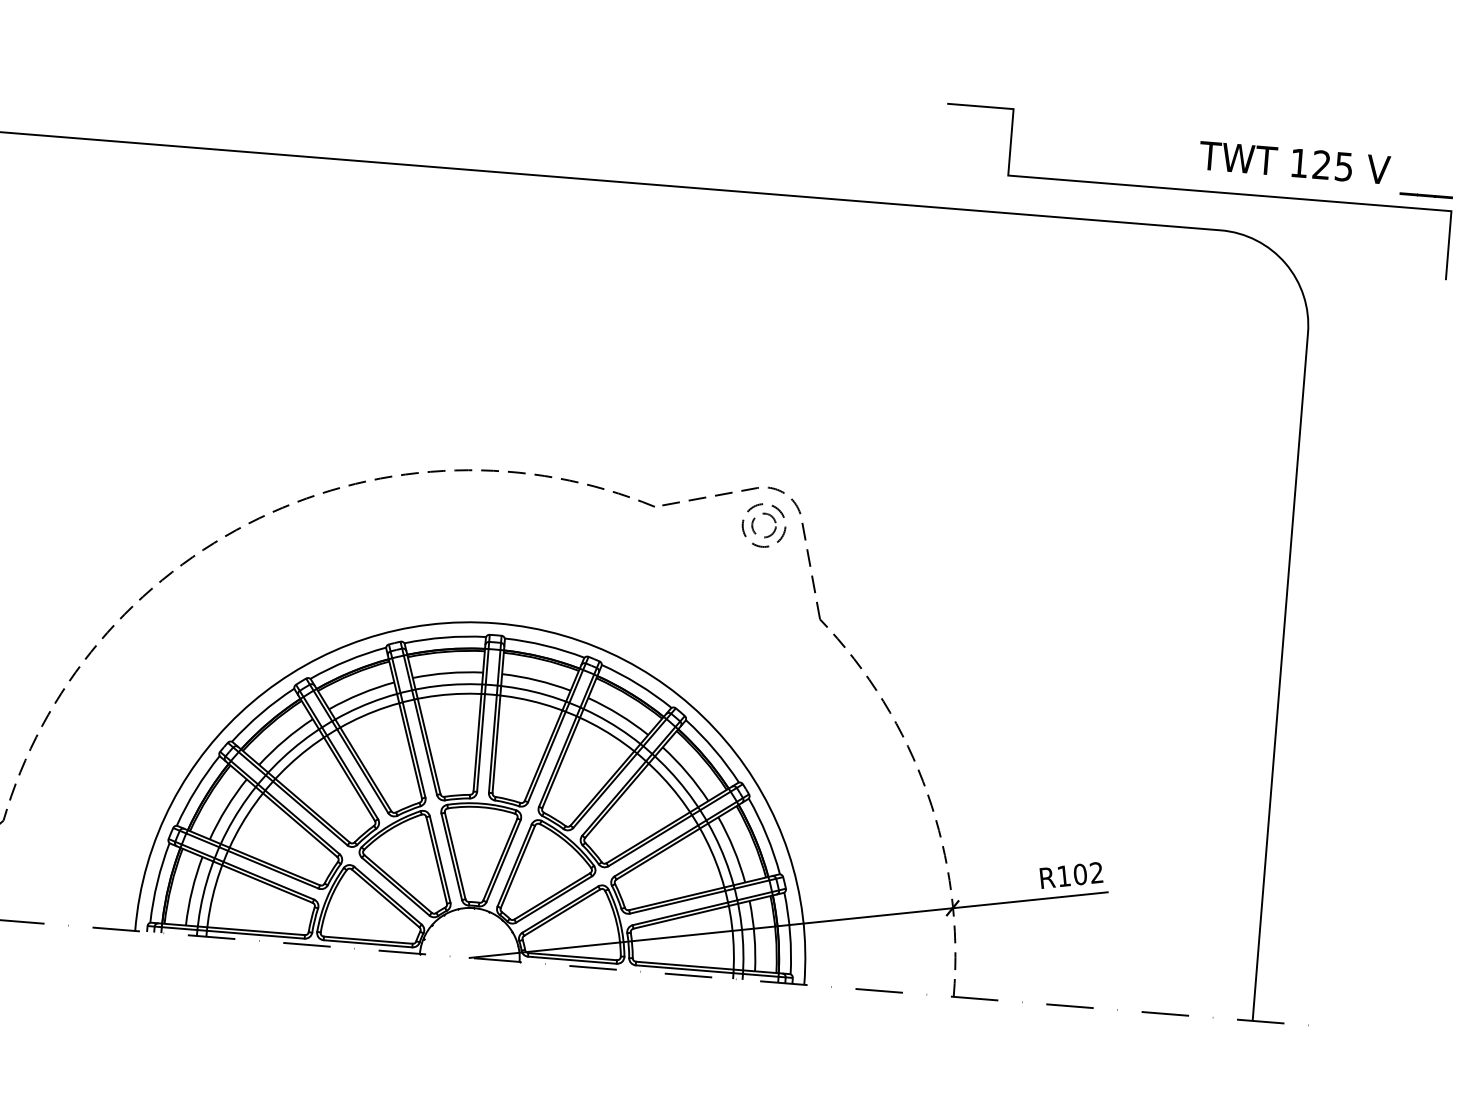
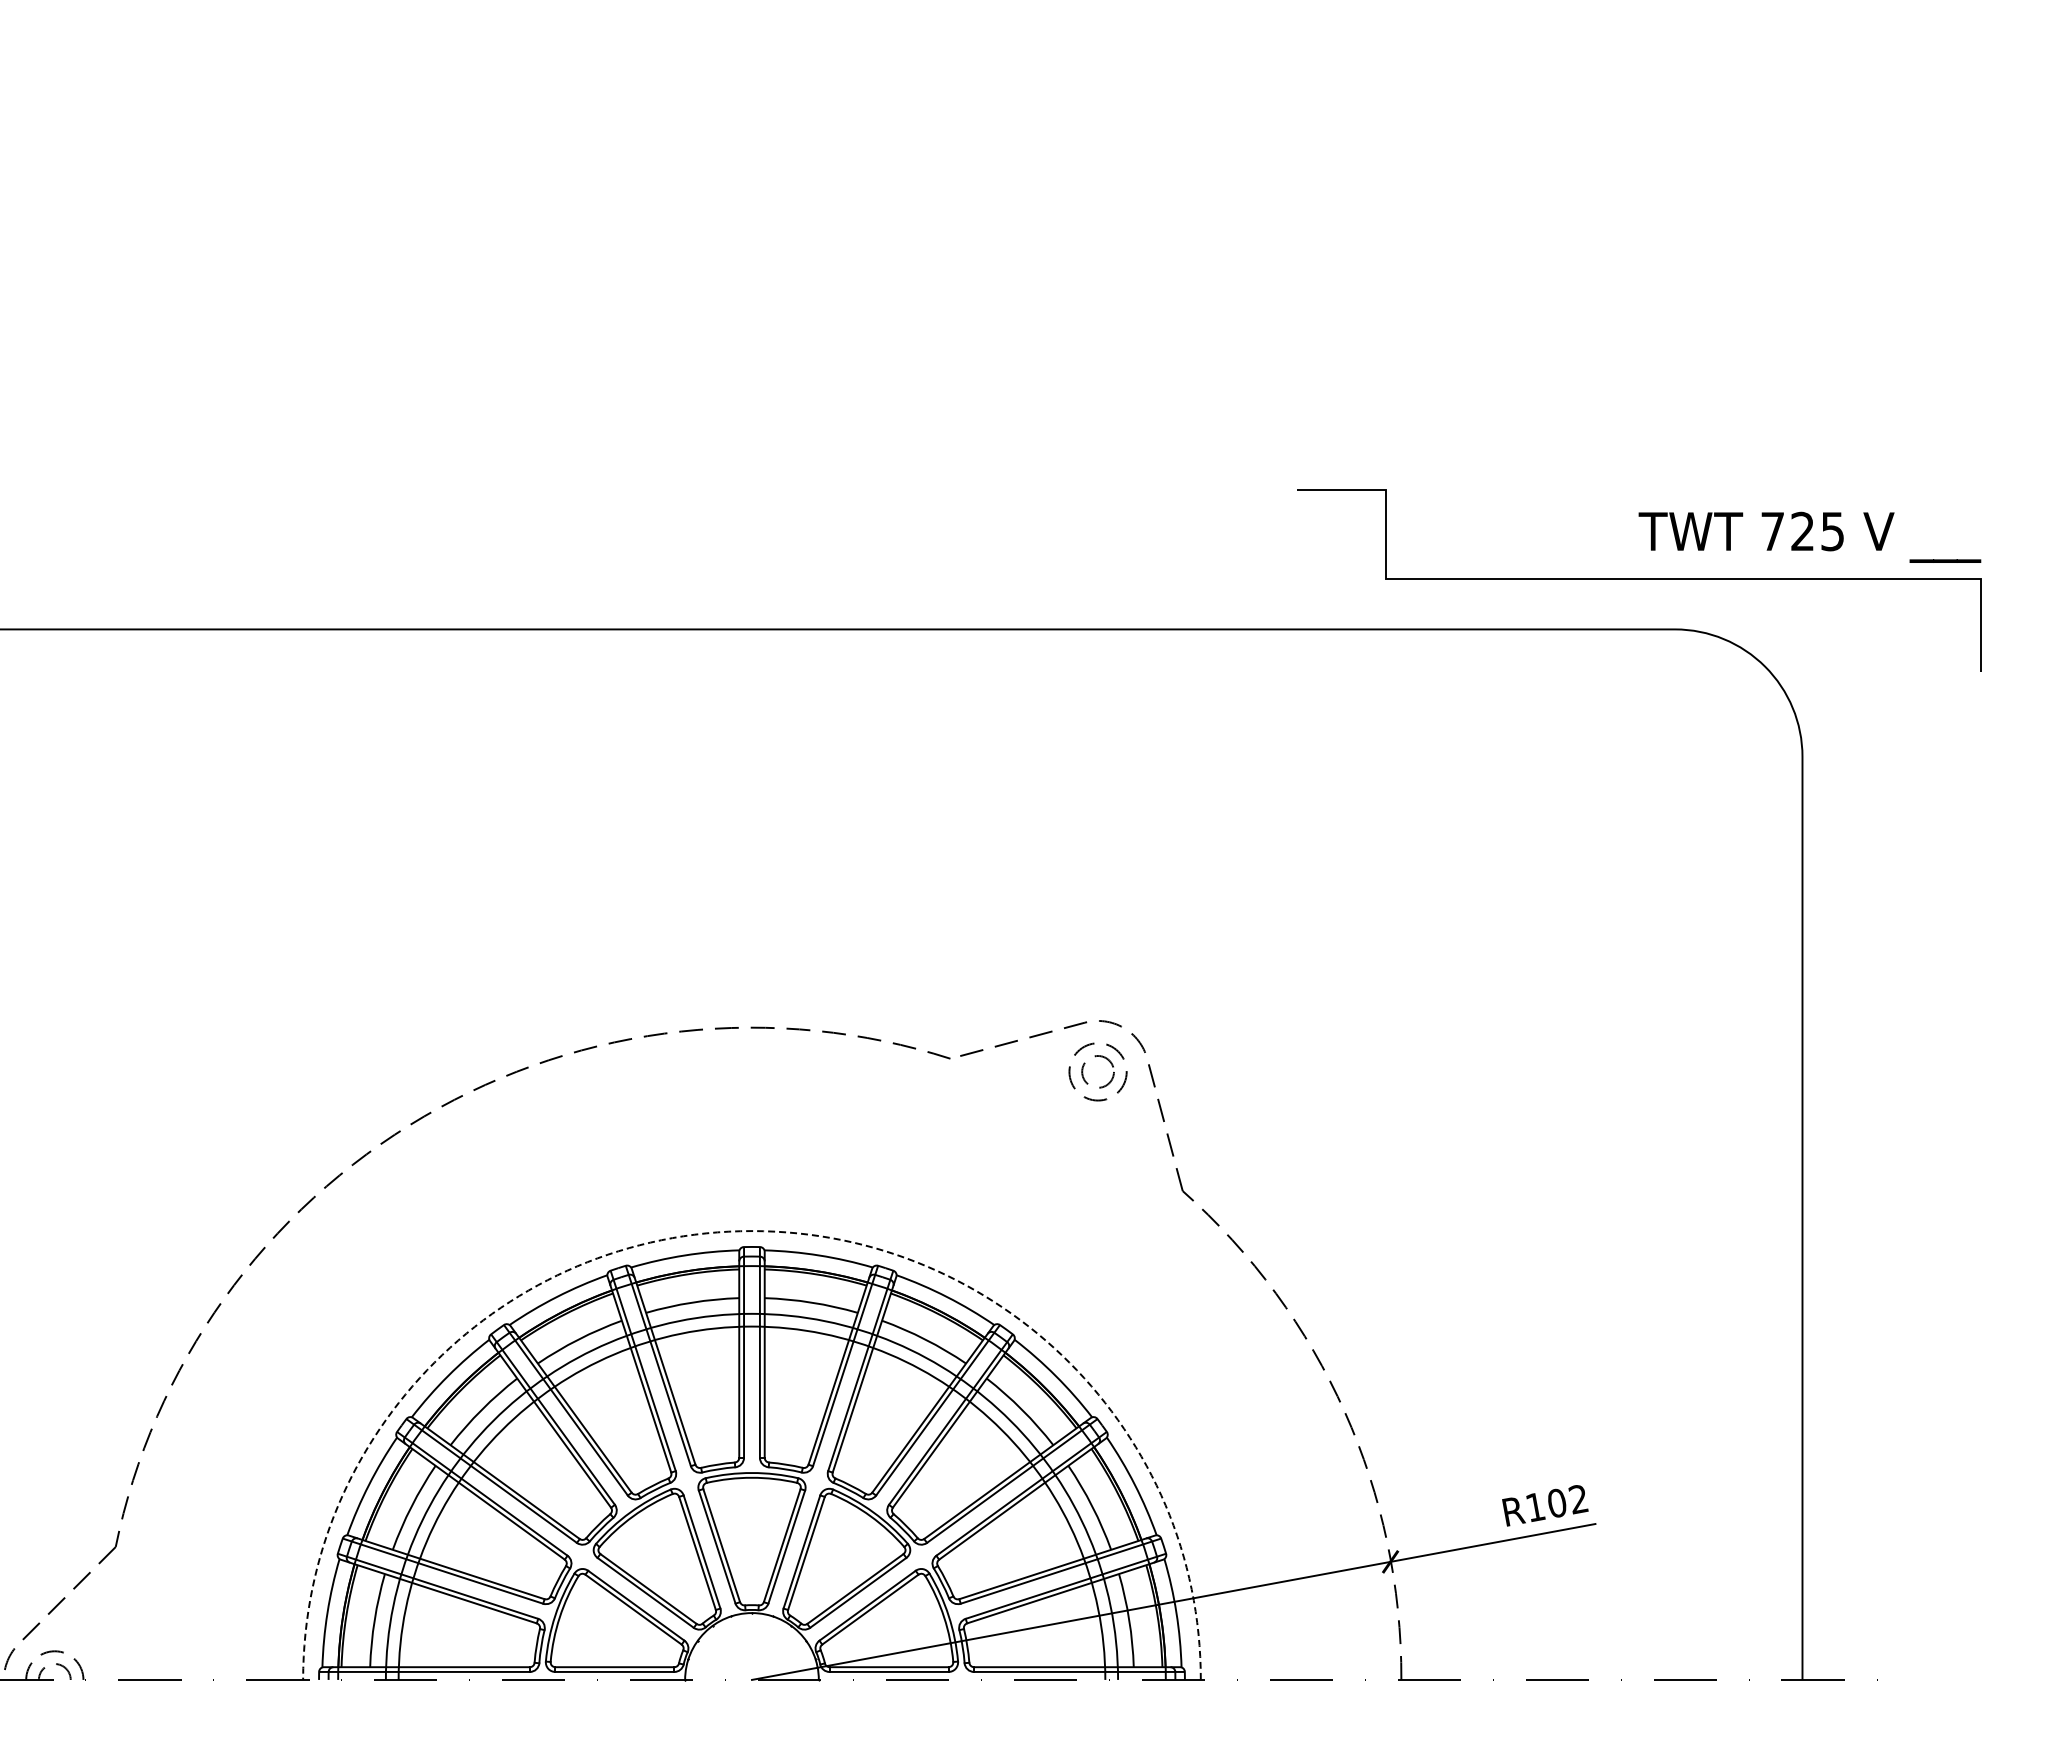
text: (1299, 163) -> (1772, 531), 125 -> 725
arc: (496, 623) -> (751, 1231), solid -> dashed

